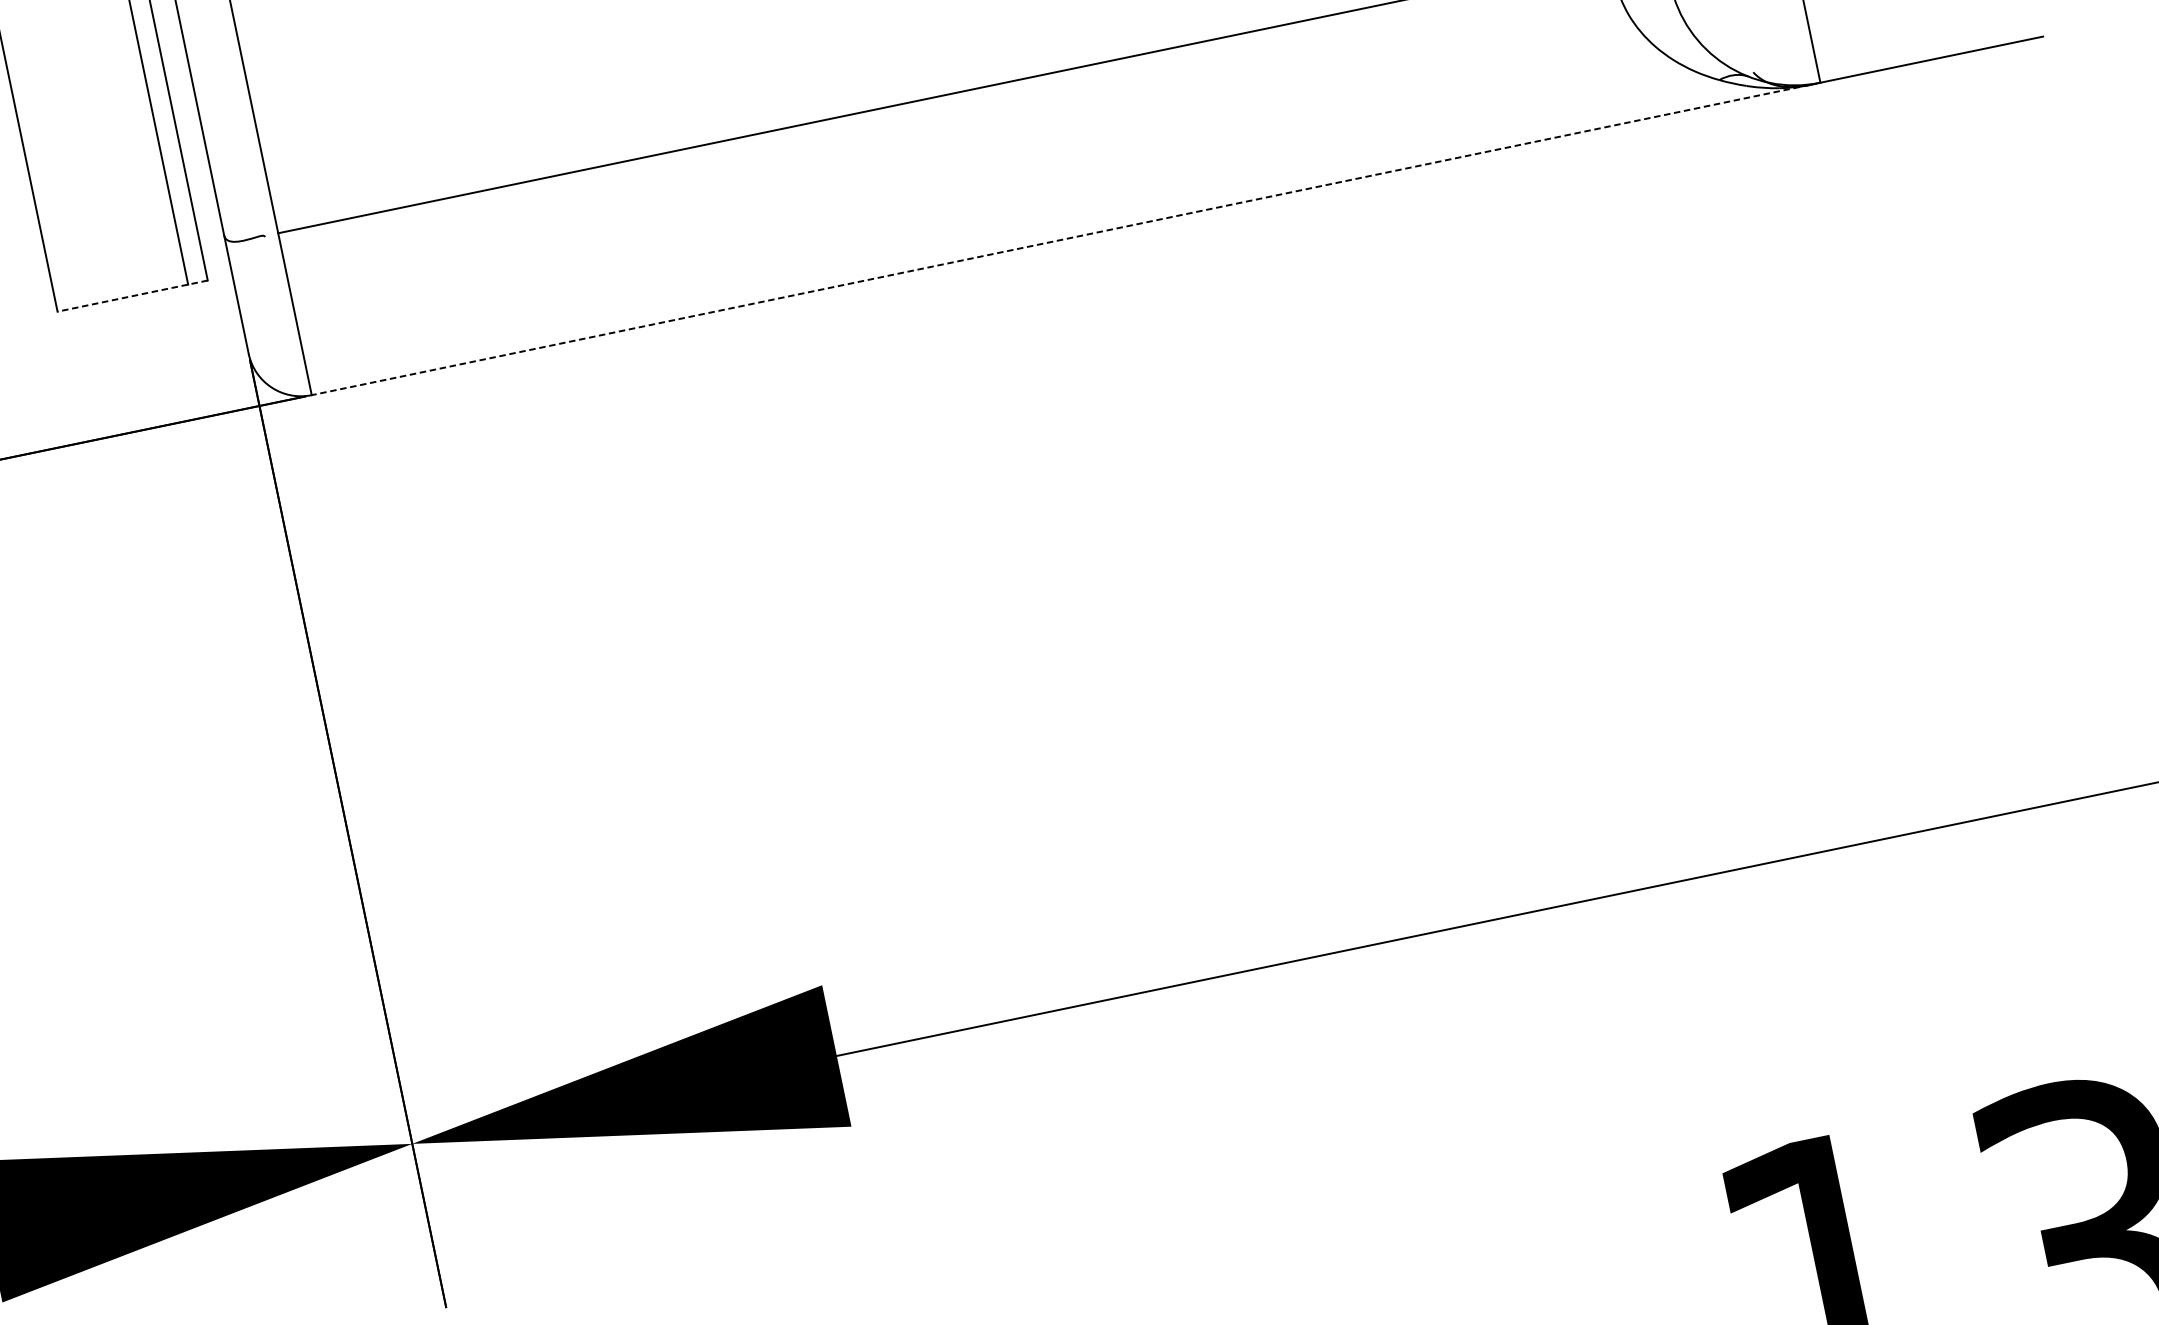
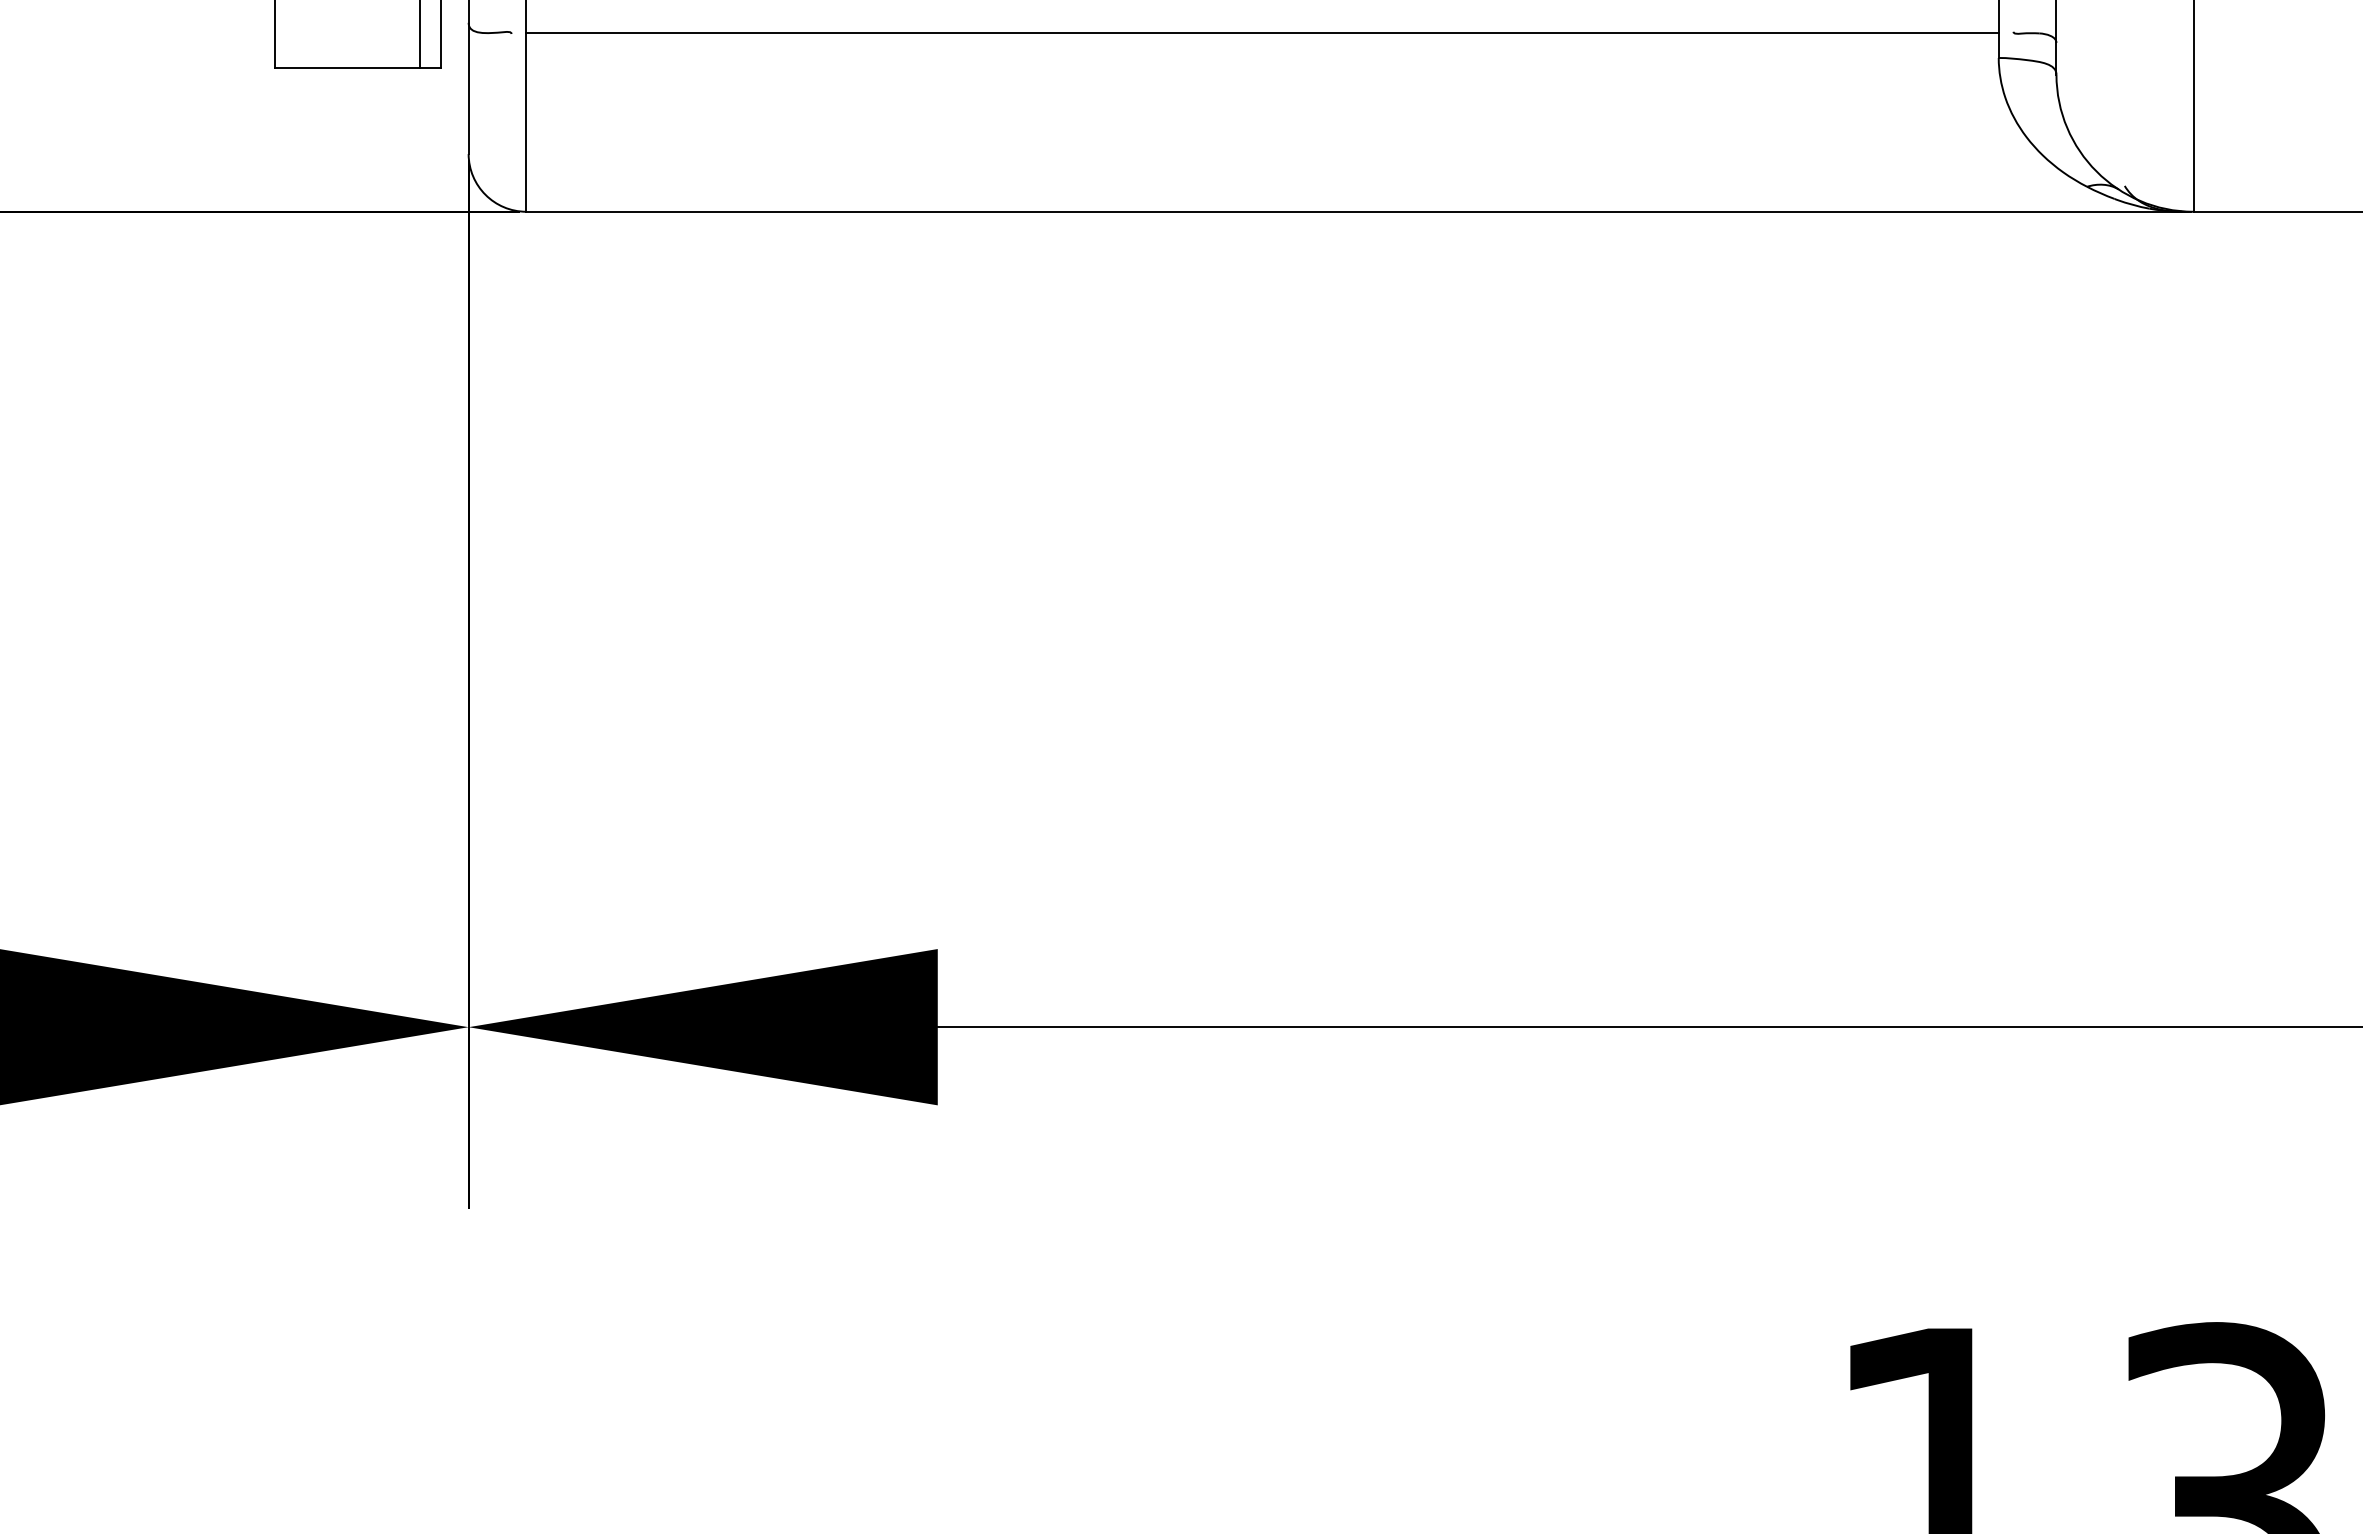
line: (1061, 239) -> (1354, 211), dashed -> solid
line: (132, 296) -> (358, 67), dashed -> solid

